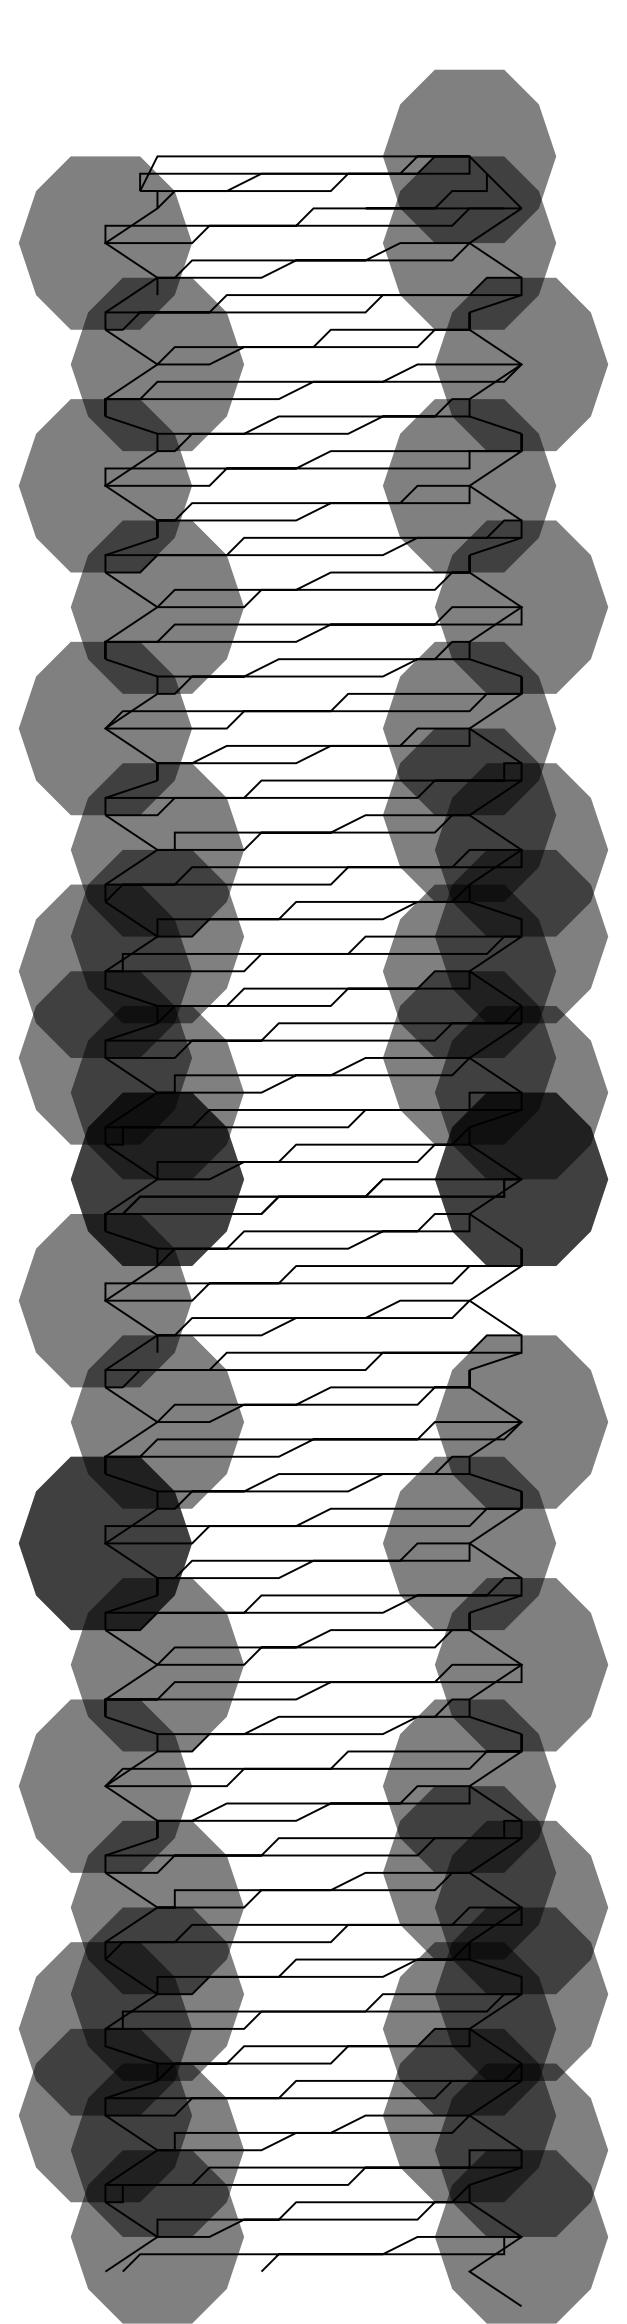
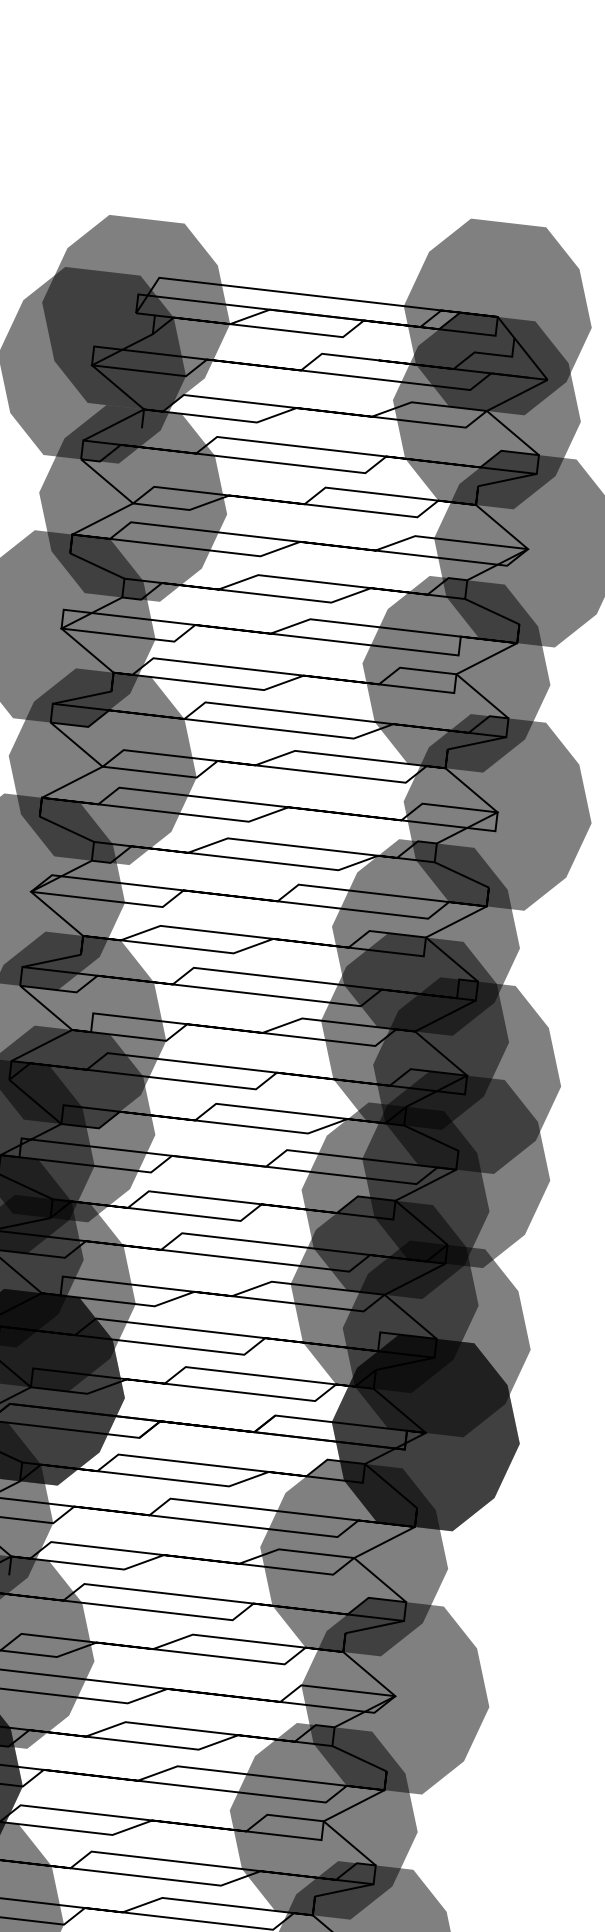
fill: (139, 190) -> (135, 312), added
fill: (469, 1300) -> (354, 1557), added

